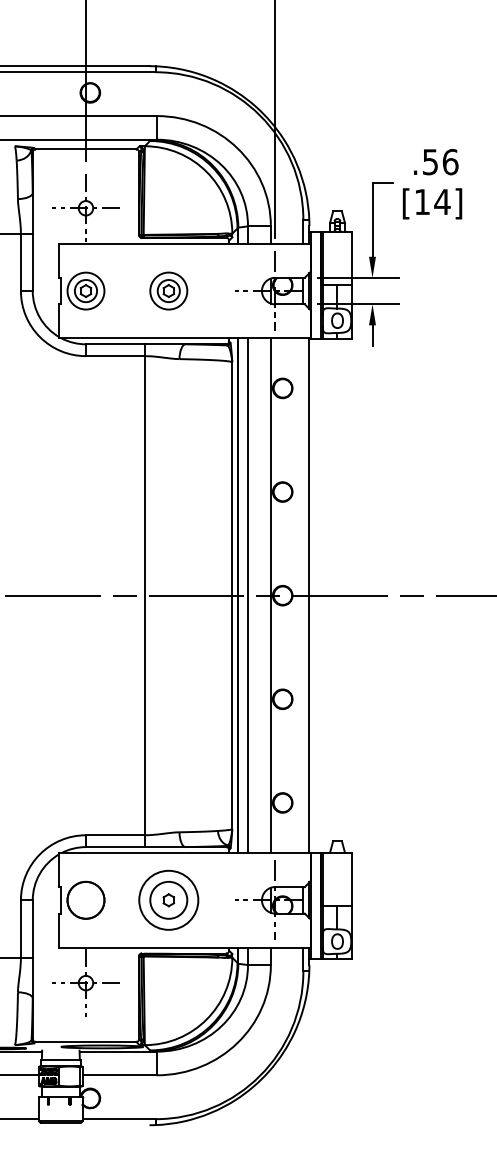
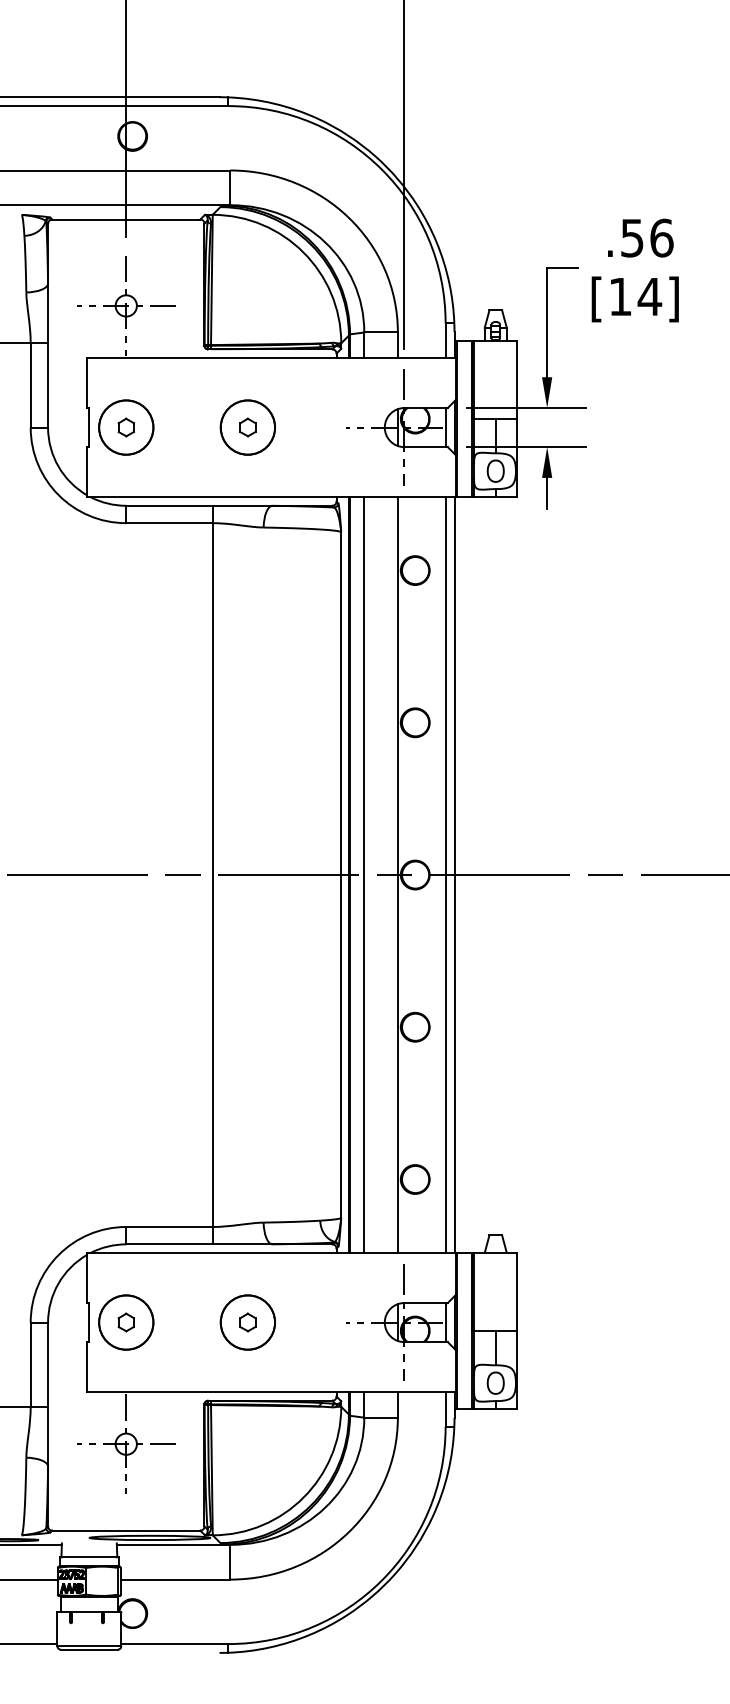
circle: (85, 290) -> (125, 426), size x1.67
circle: (168, 290) -> (247, 426), size x1.67
line: (303, 595) -> (445, 874), added
circle: (168, 899) -> (247, 1321), size x0.62
part: (85, 900) -> (125, 1322), added

